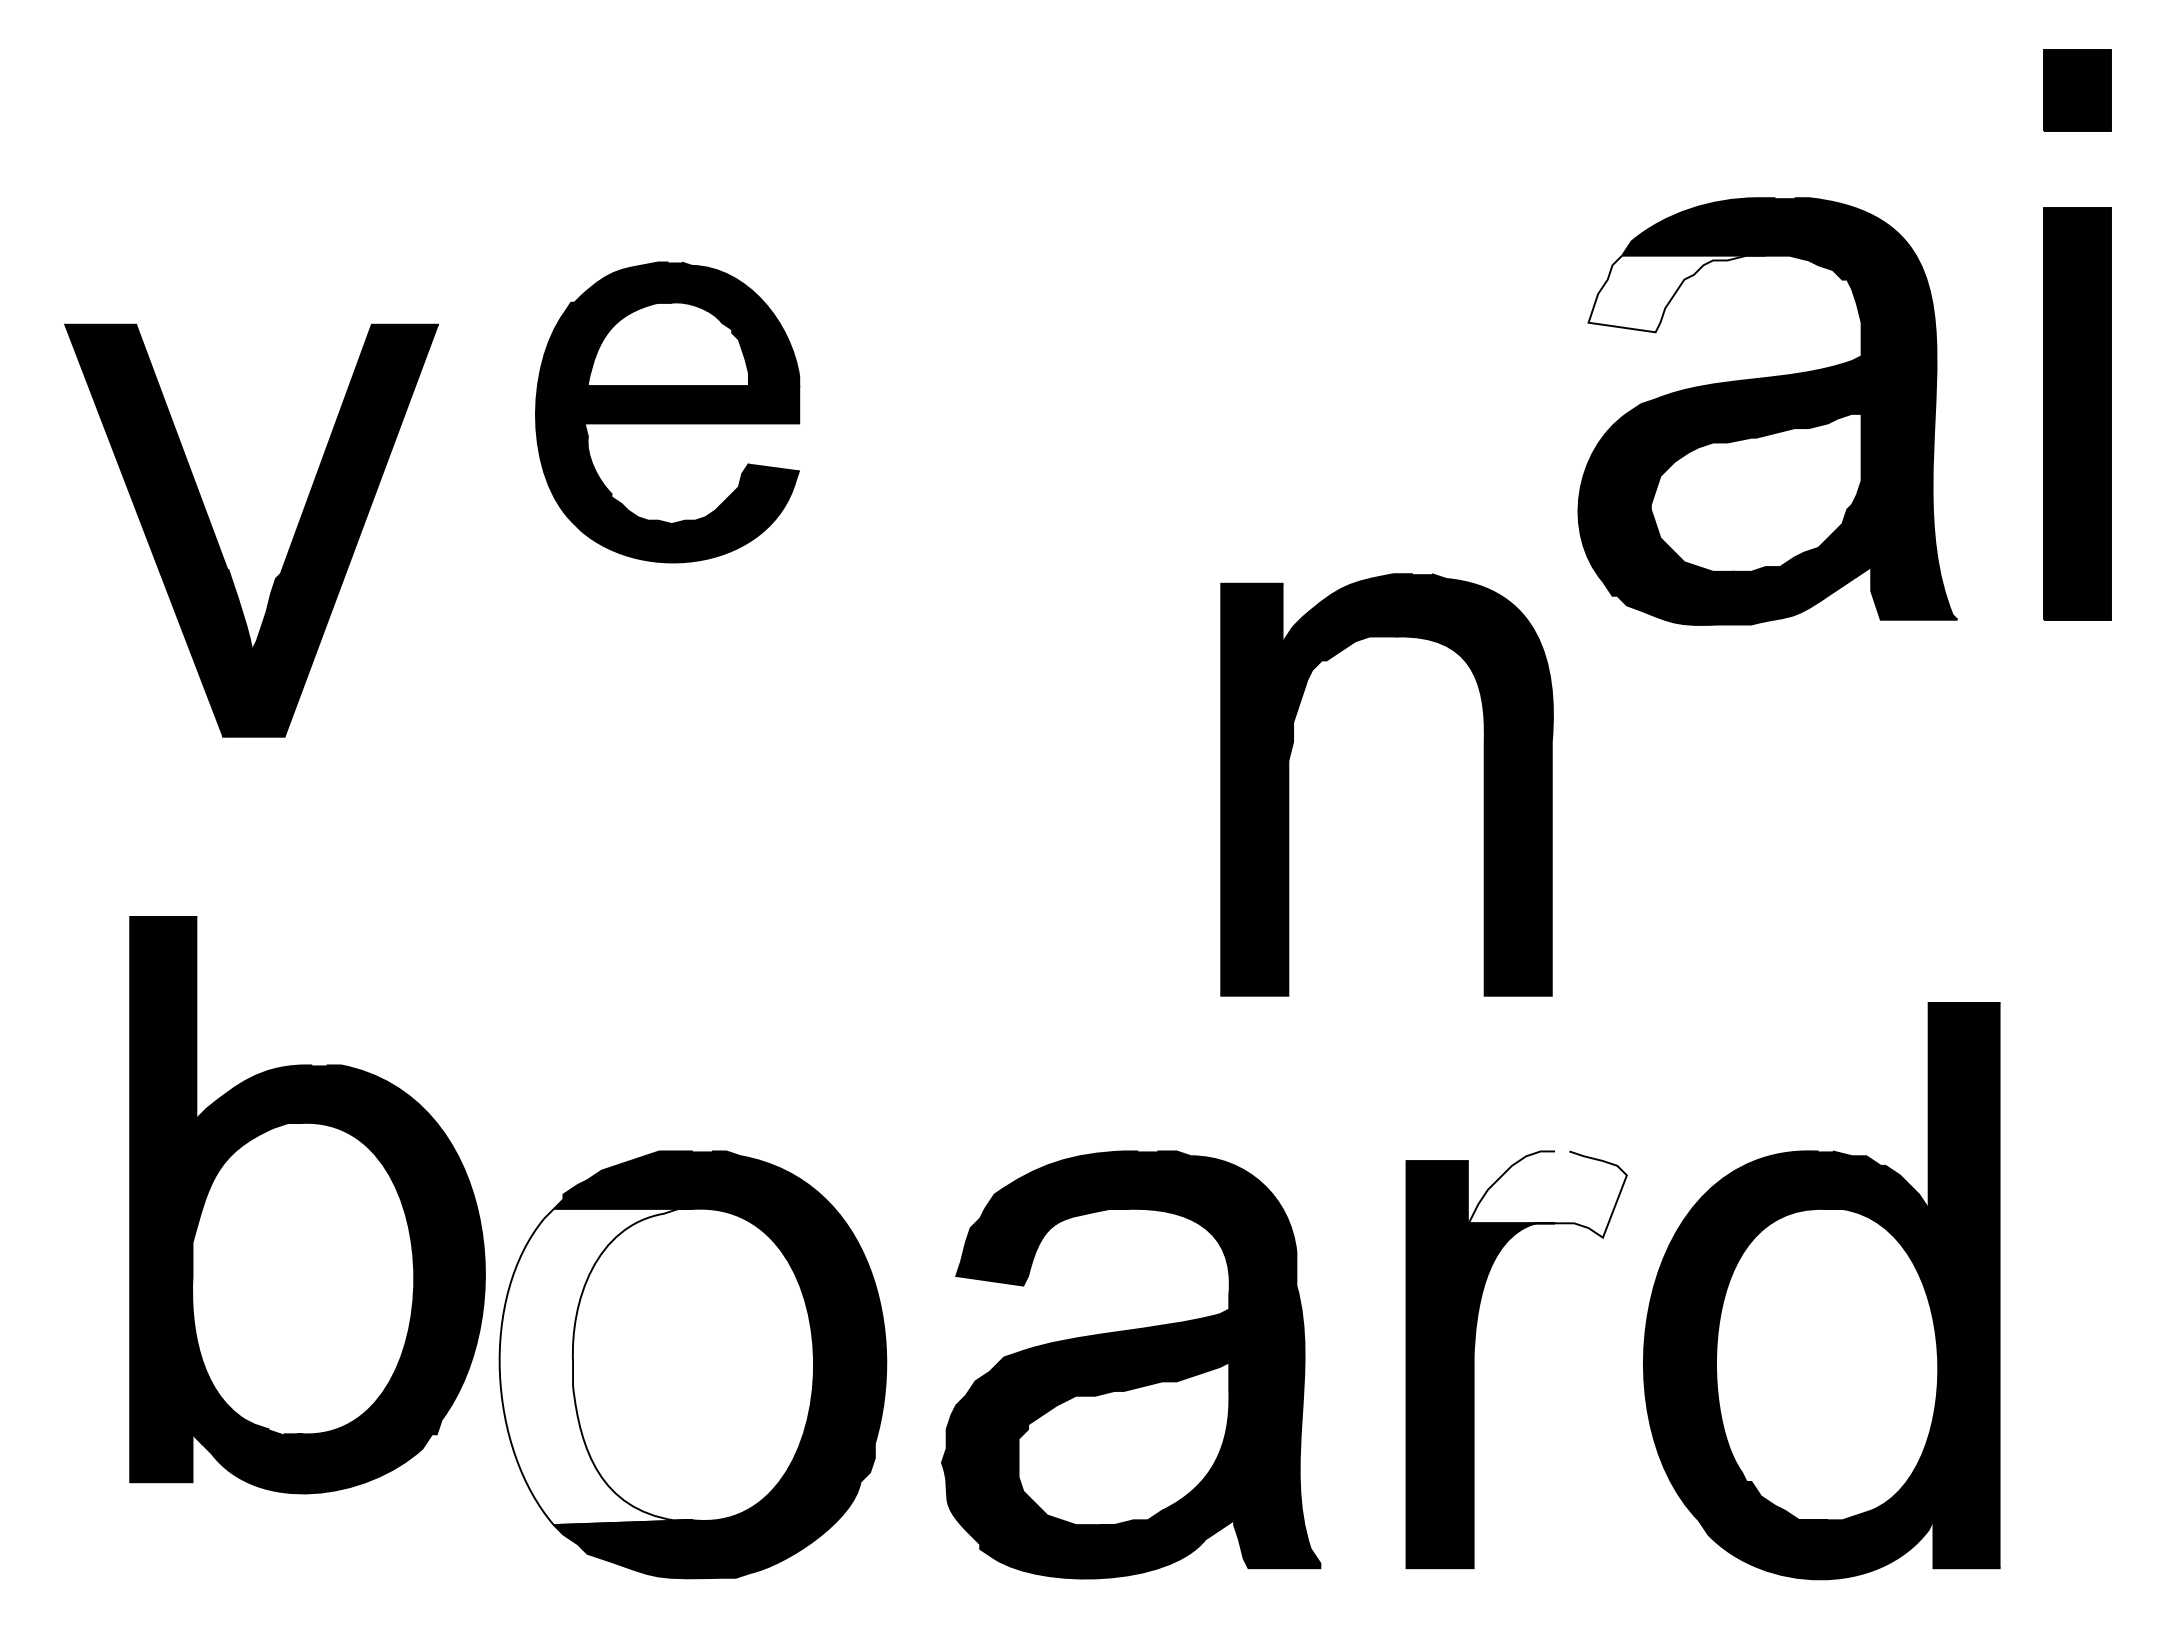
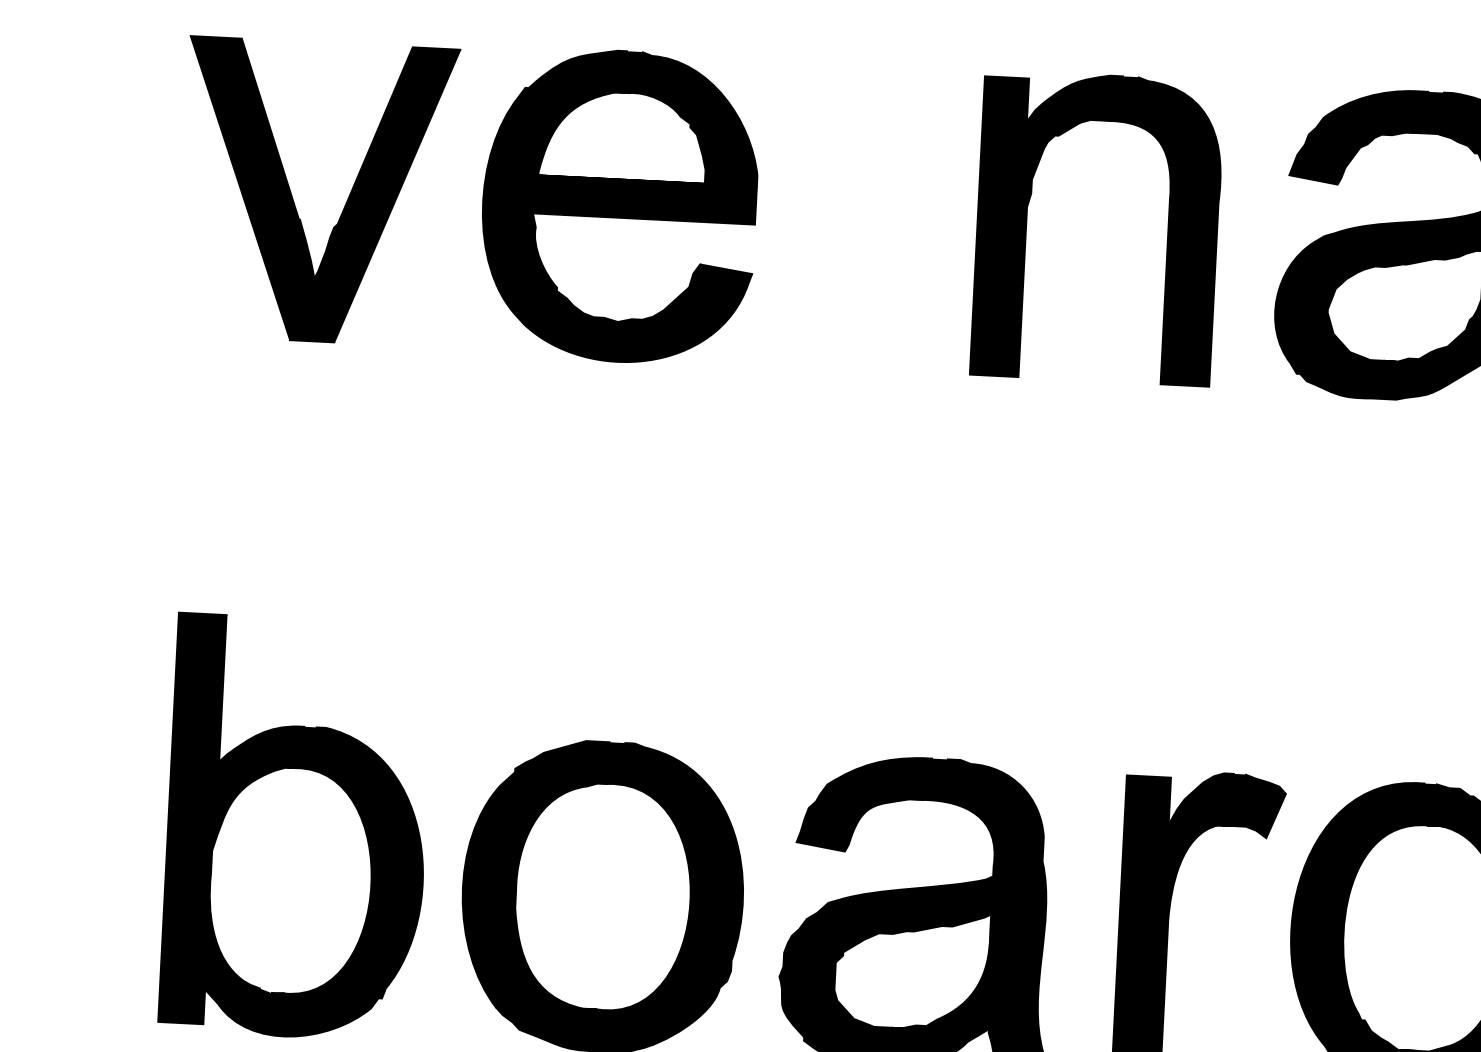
fill: (1676, 293) -> (1354, 157), added
part: (667, 412) -> (619, 206), size x1.43
part: (218, 542) -> (293, 199), moved
part: (1289, 784) -> (1027, 224), moved
fill: (1547, 1194) -> (1227, 804), added
part: (307, 1205) -> (296, 828), moved
fill: (595, 1366) -> (532, 894), added

